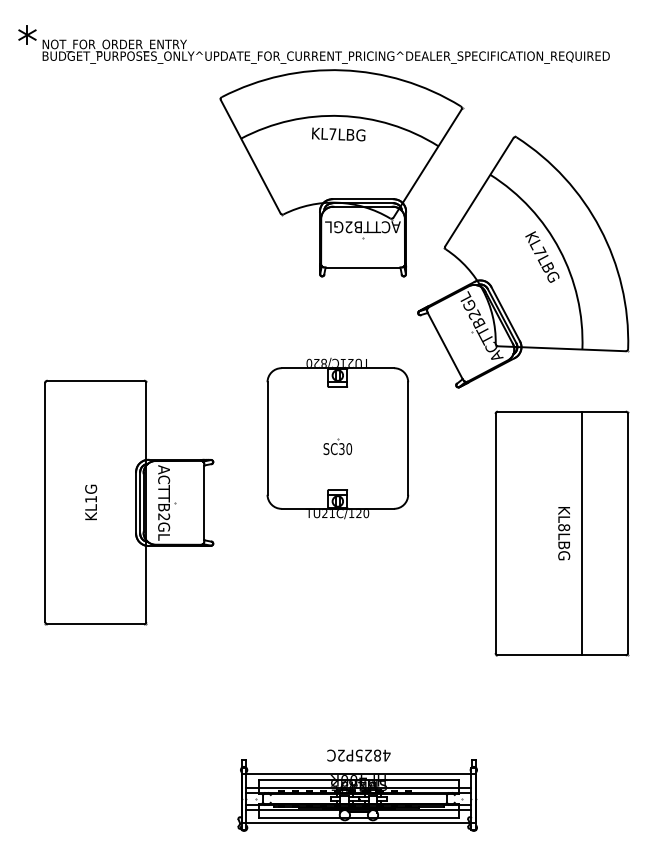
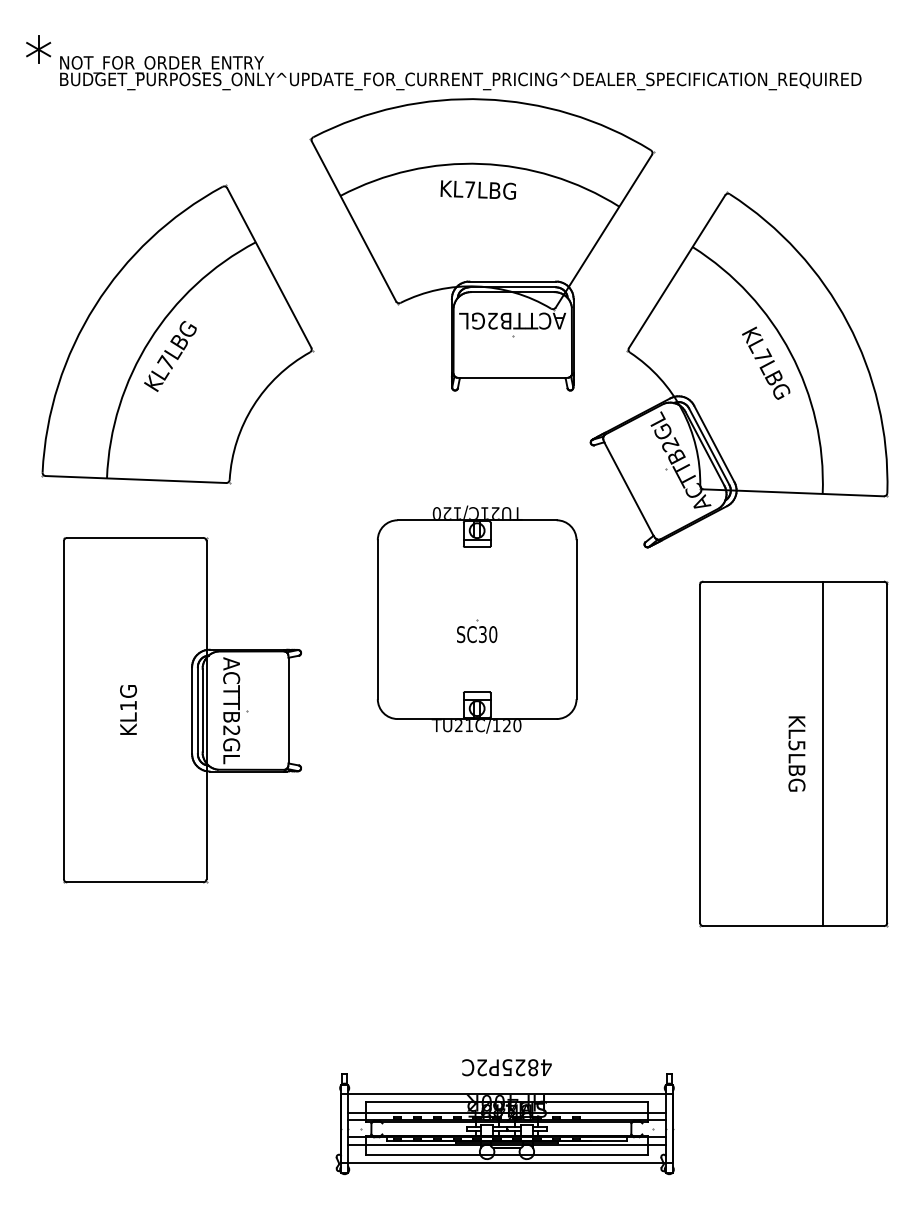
part: (126, 236) -> (178, 334), added
text: (323, 362) -> (456, 512), TU21C/820 -> TU21C/120
text: (564, 527) -> (797, 745), KL8LBG -> KL5LBG

